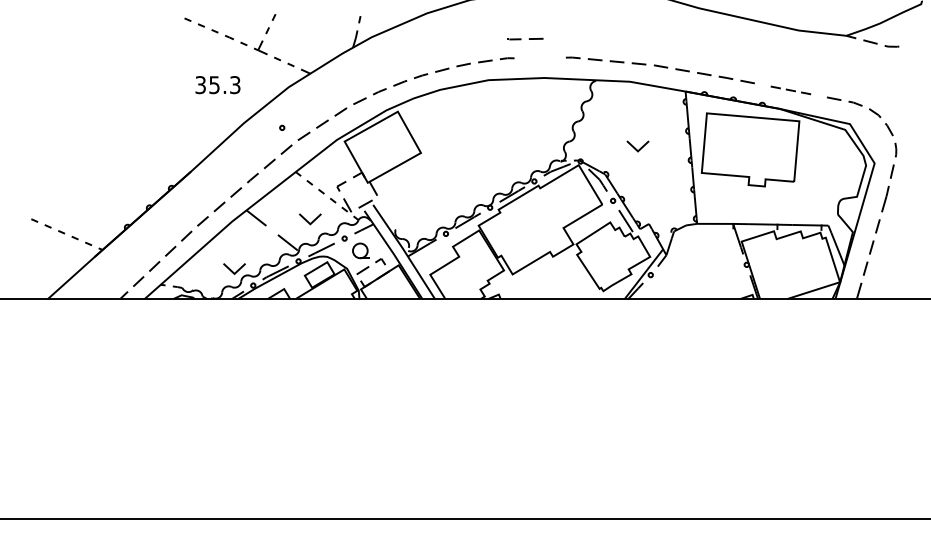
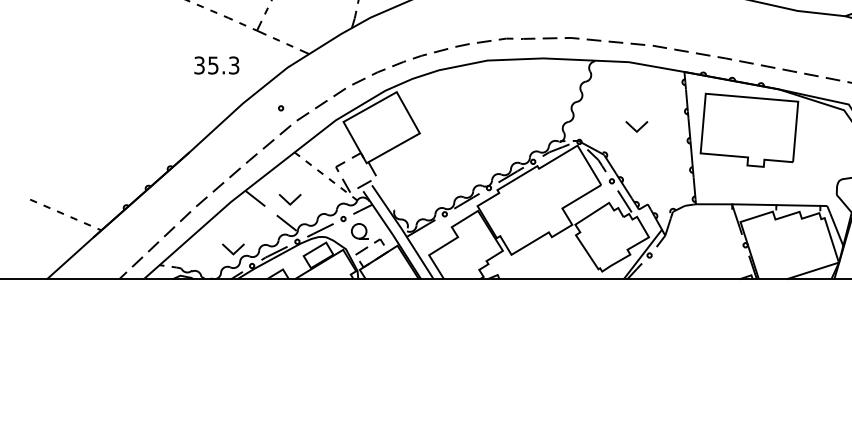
part: (525, 38) -> (539, 37), moved
part: (790, 90) -> (789, 70), size x1.43
part: (310, 219) -> (290, 199), moved

